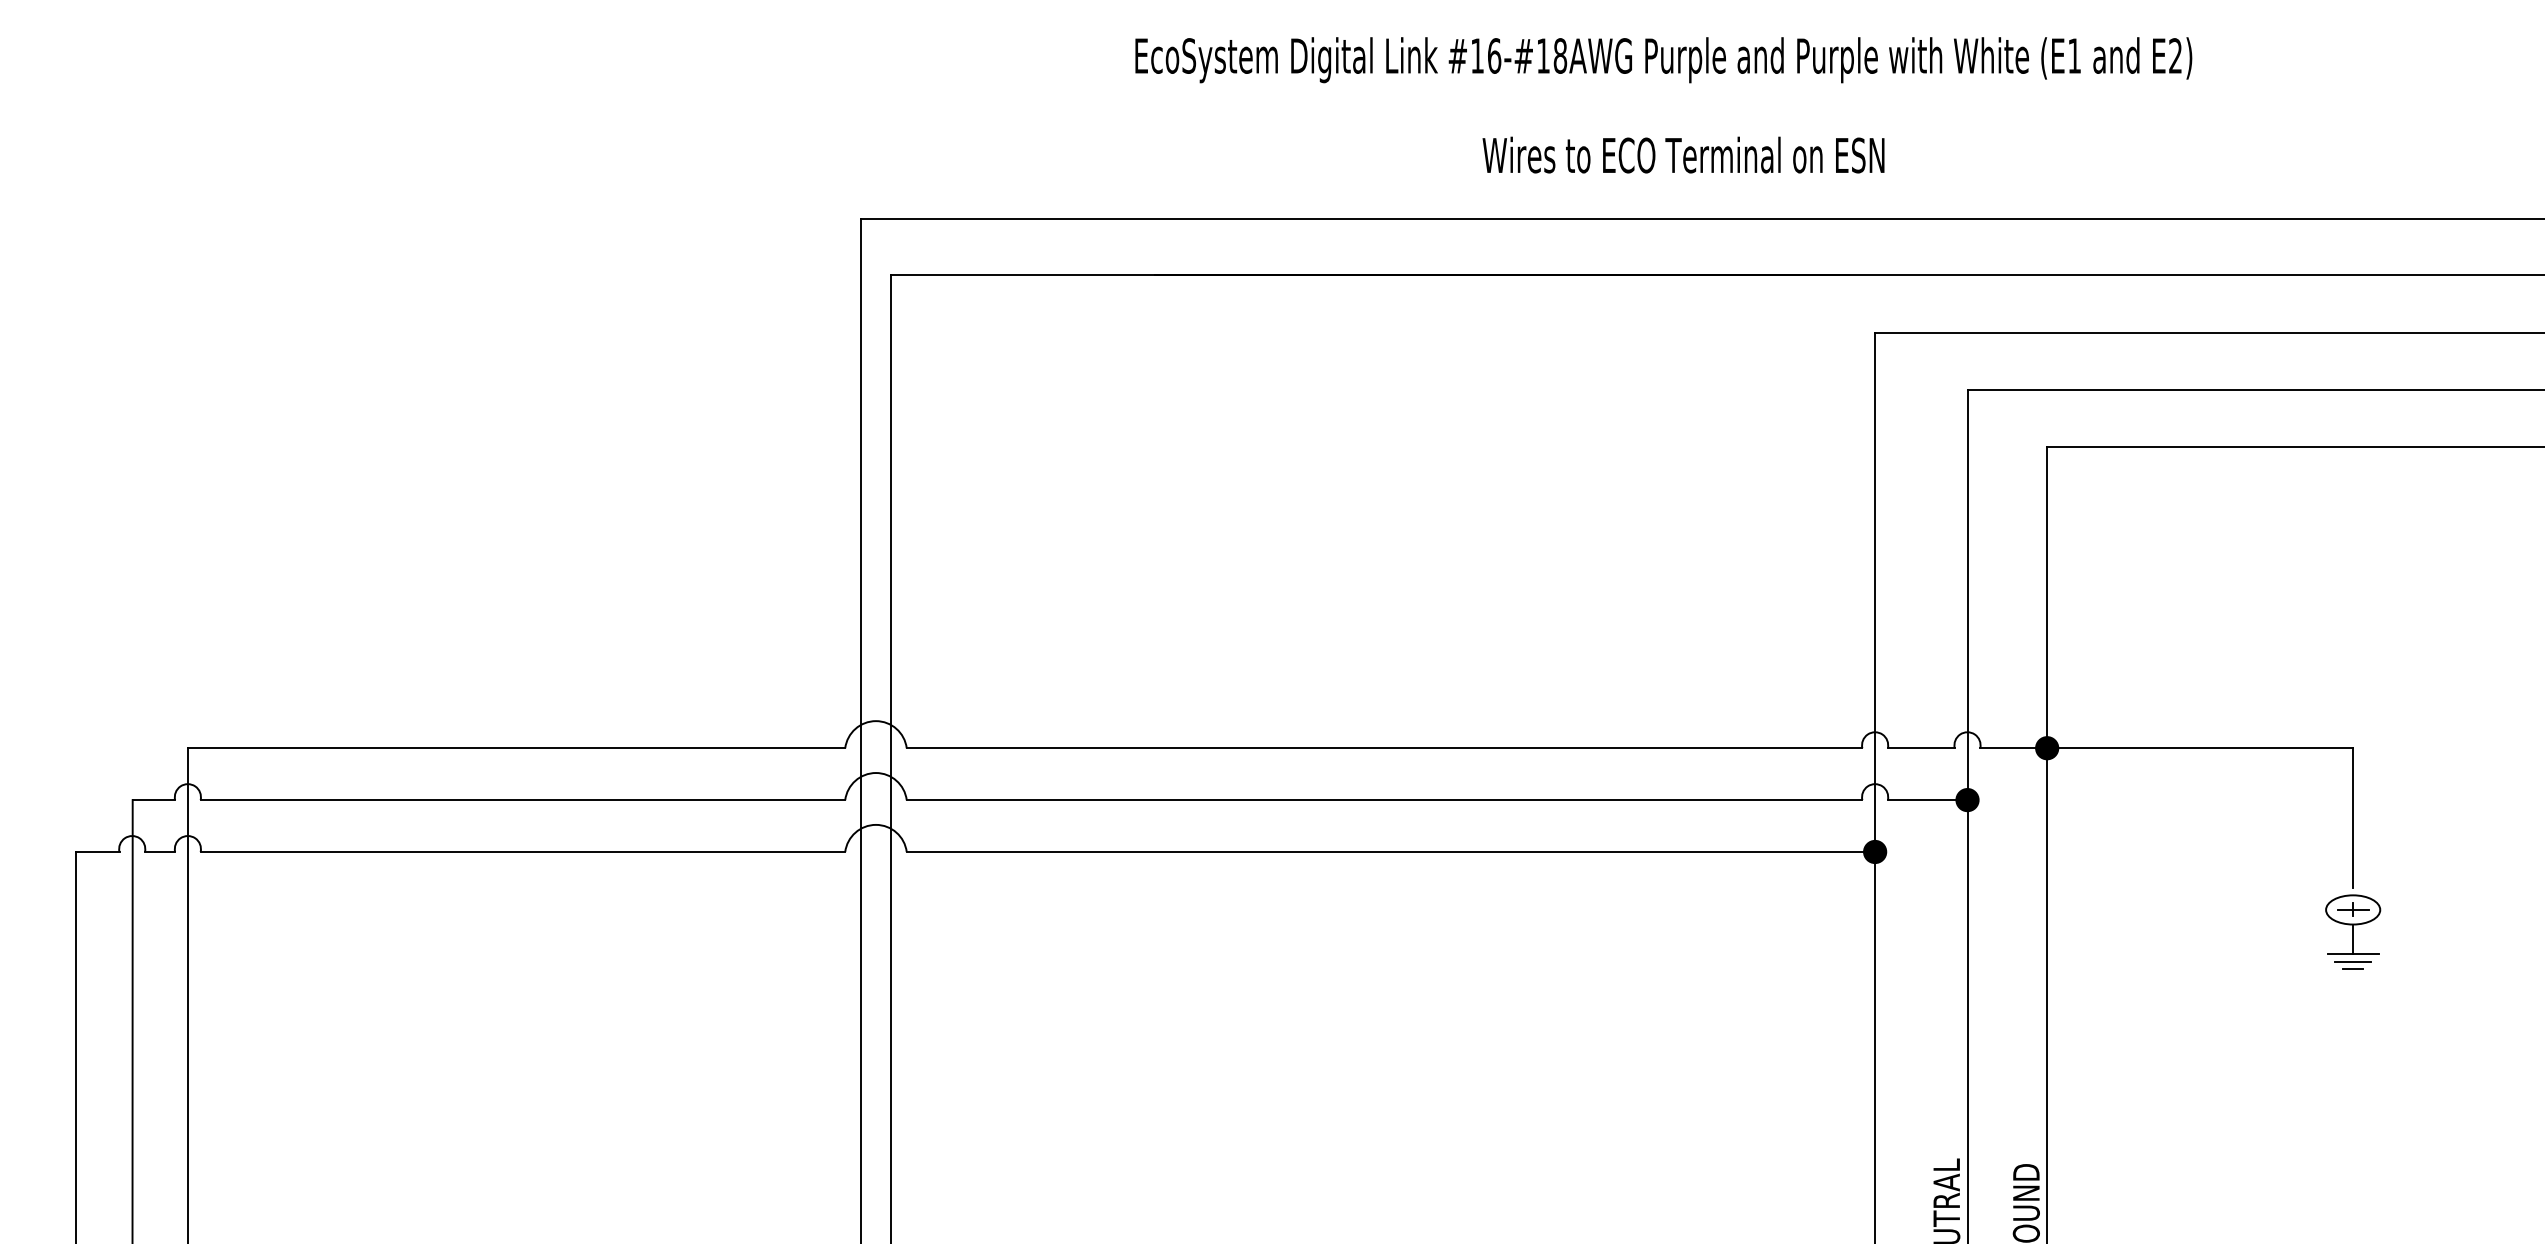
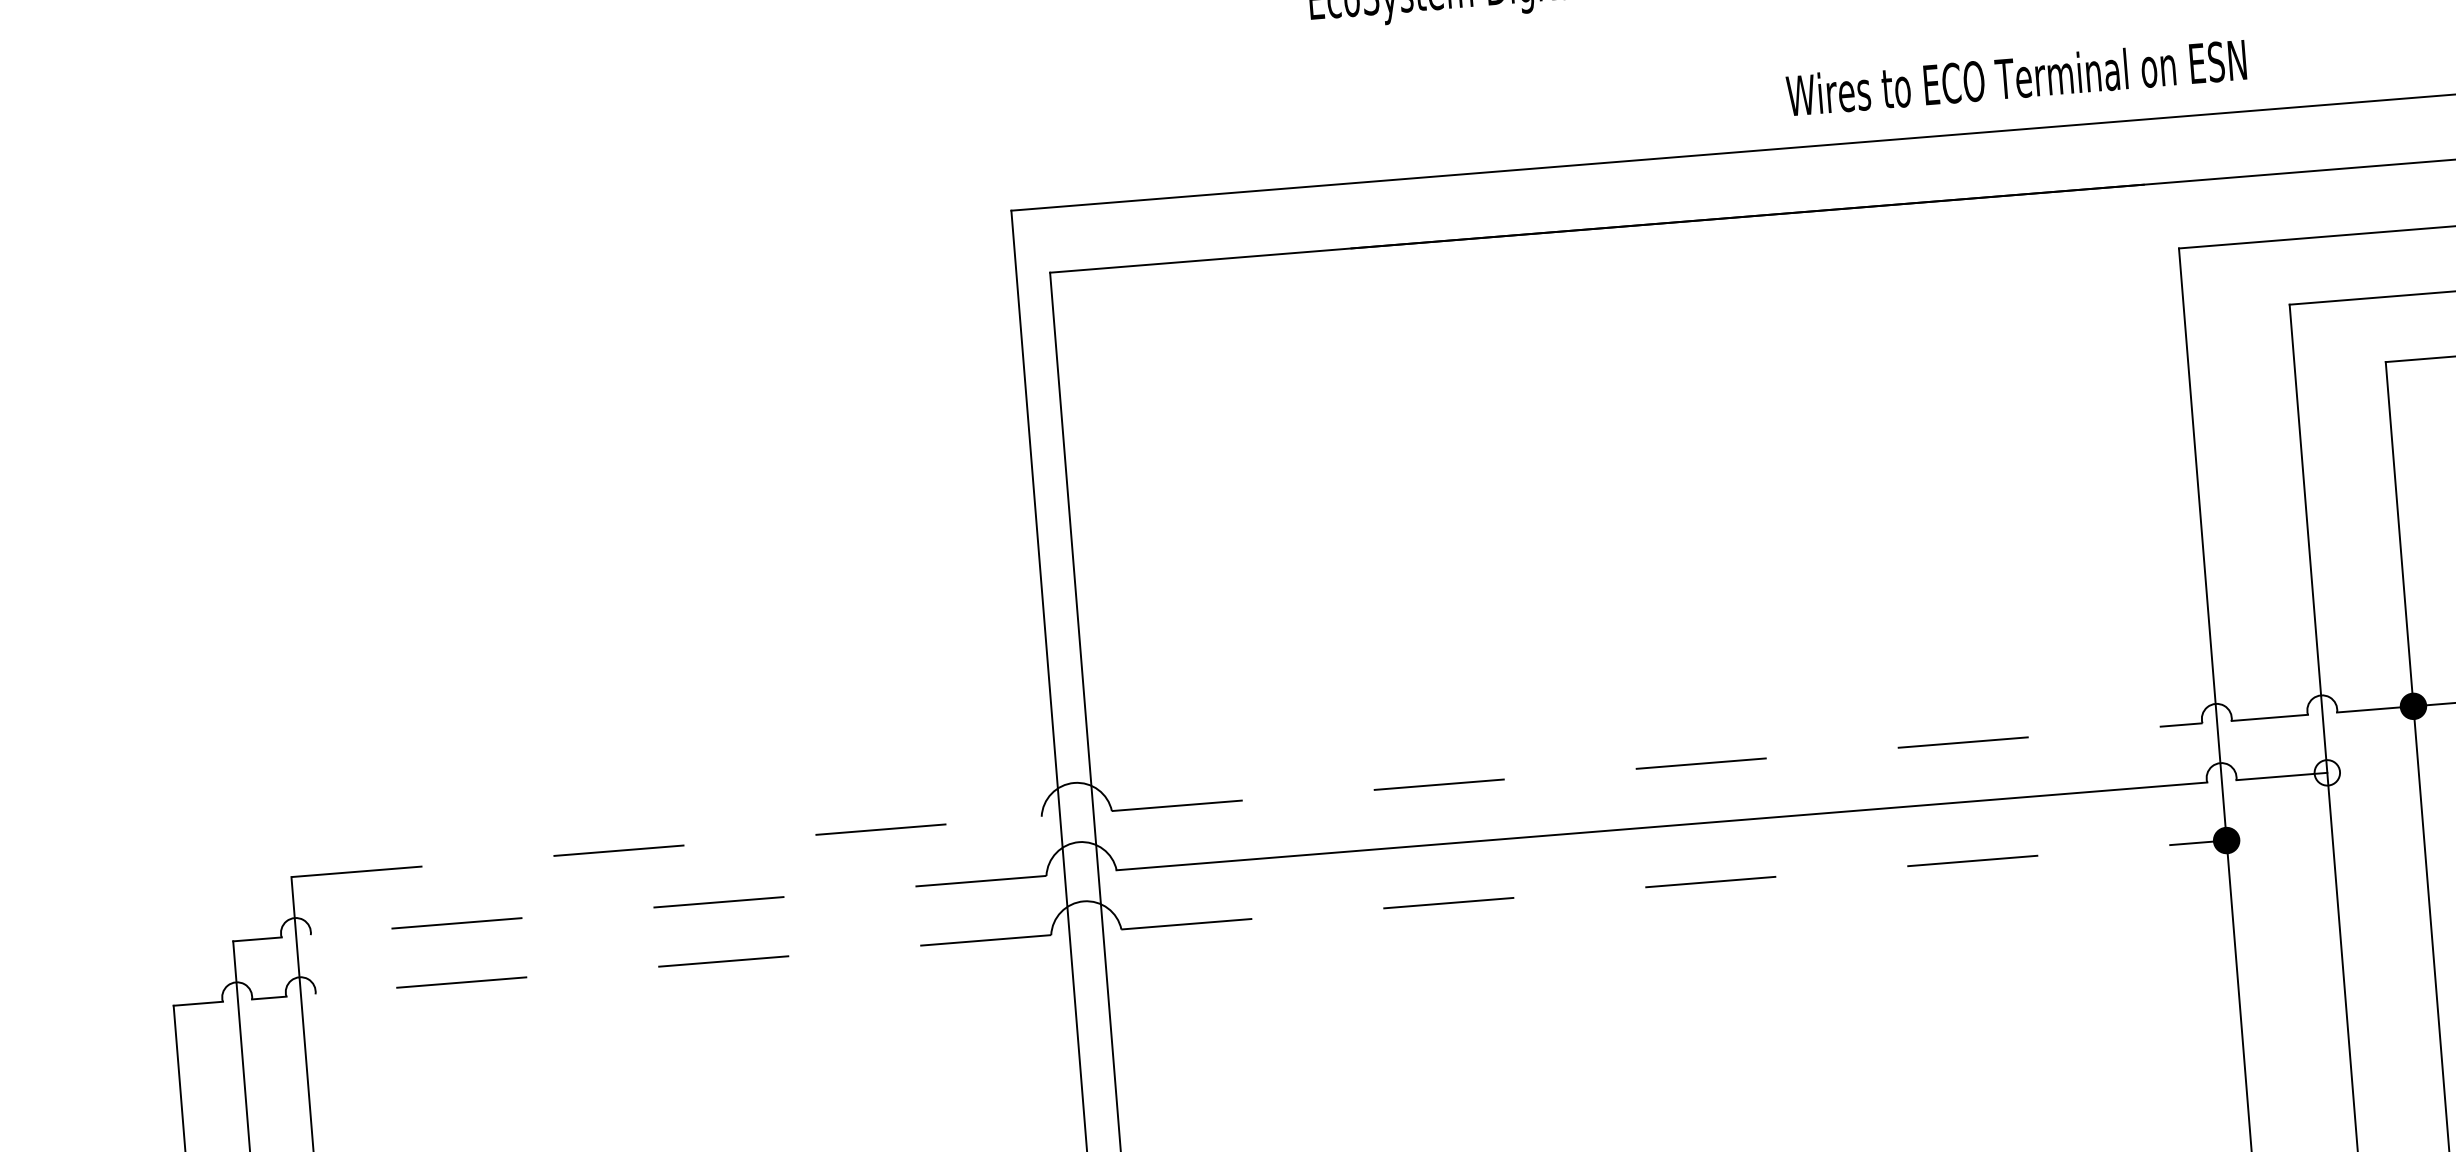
text: (1683, 154) -> (2016, 76), moved
line: (516, 748) -> (666, 847), solid -> dashed
line: (1384, 748) -> (1657, 767), solid -> dashed
fill: (1967, 799) -> (2327, 772), removed
line: (522, 800) -> (678, 906), solid -> dashed
line: (522, 851) -> (682, 964), solid -> dashed
line: (1391, 851) -> (1674, 884), solid -> dashed

